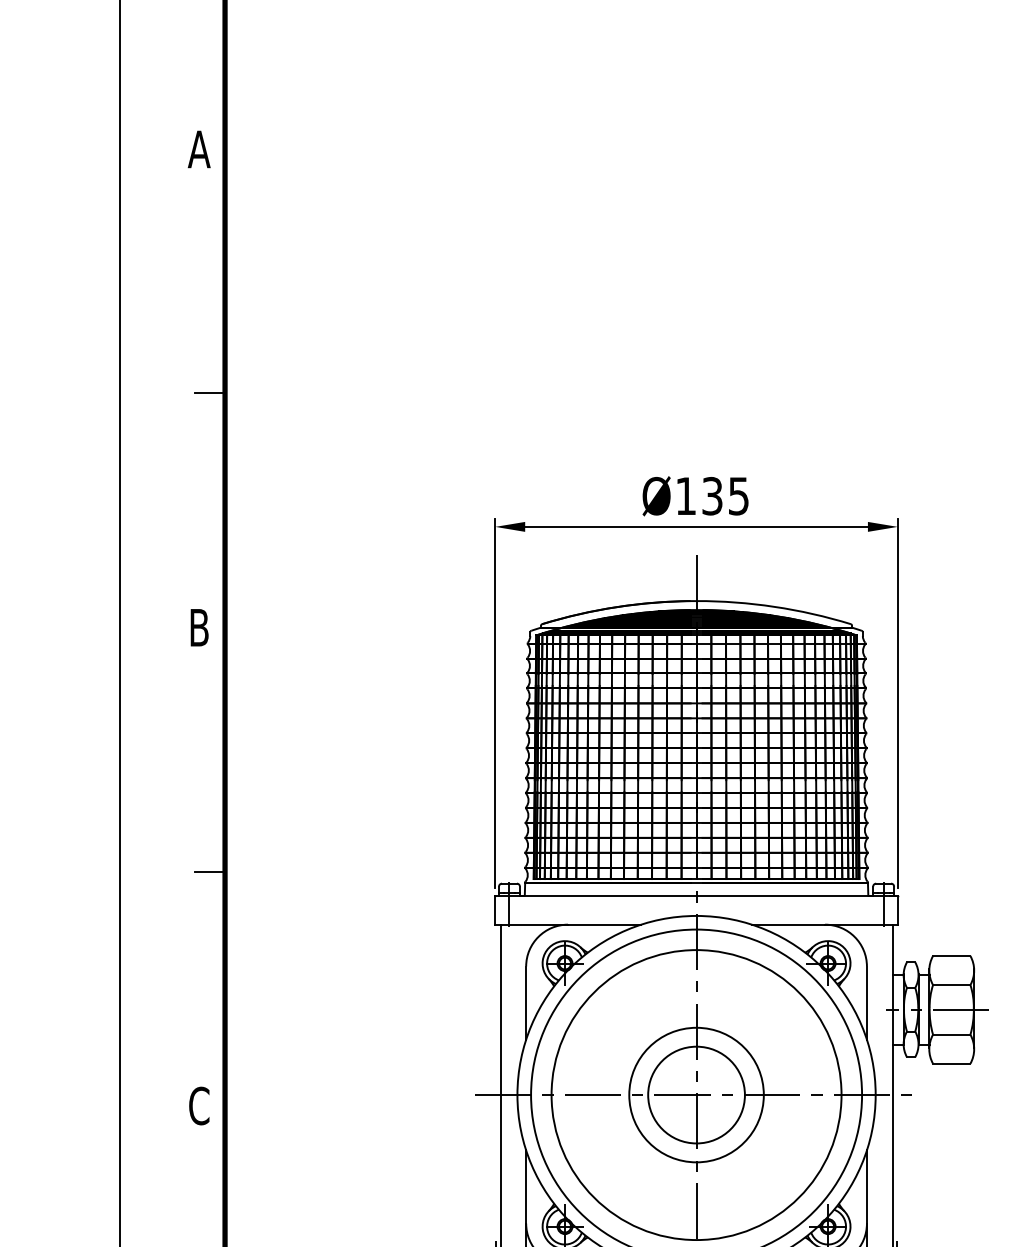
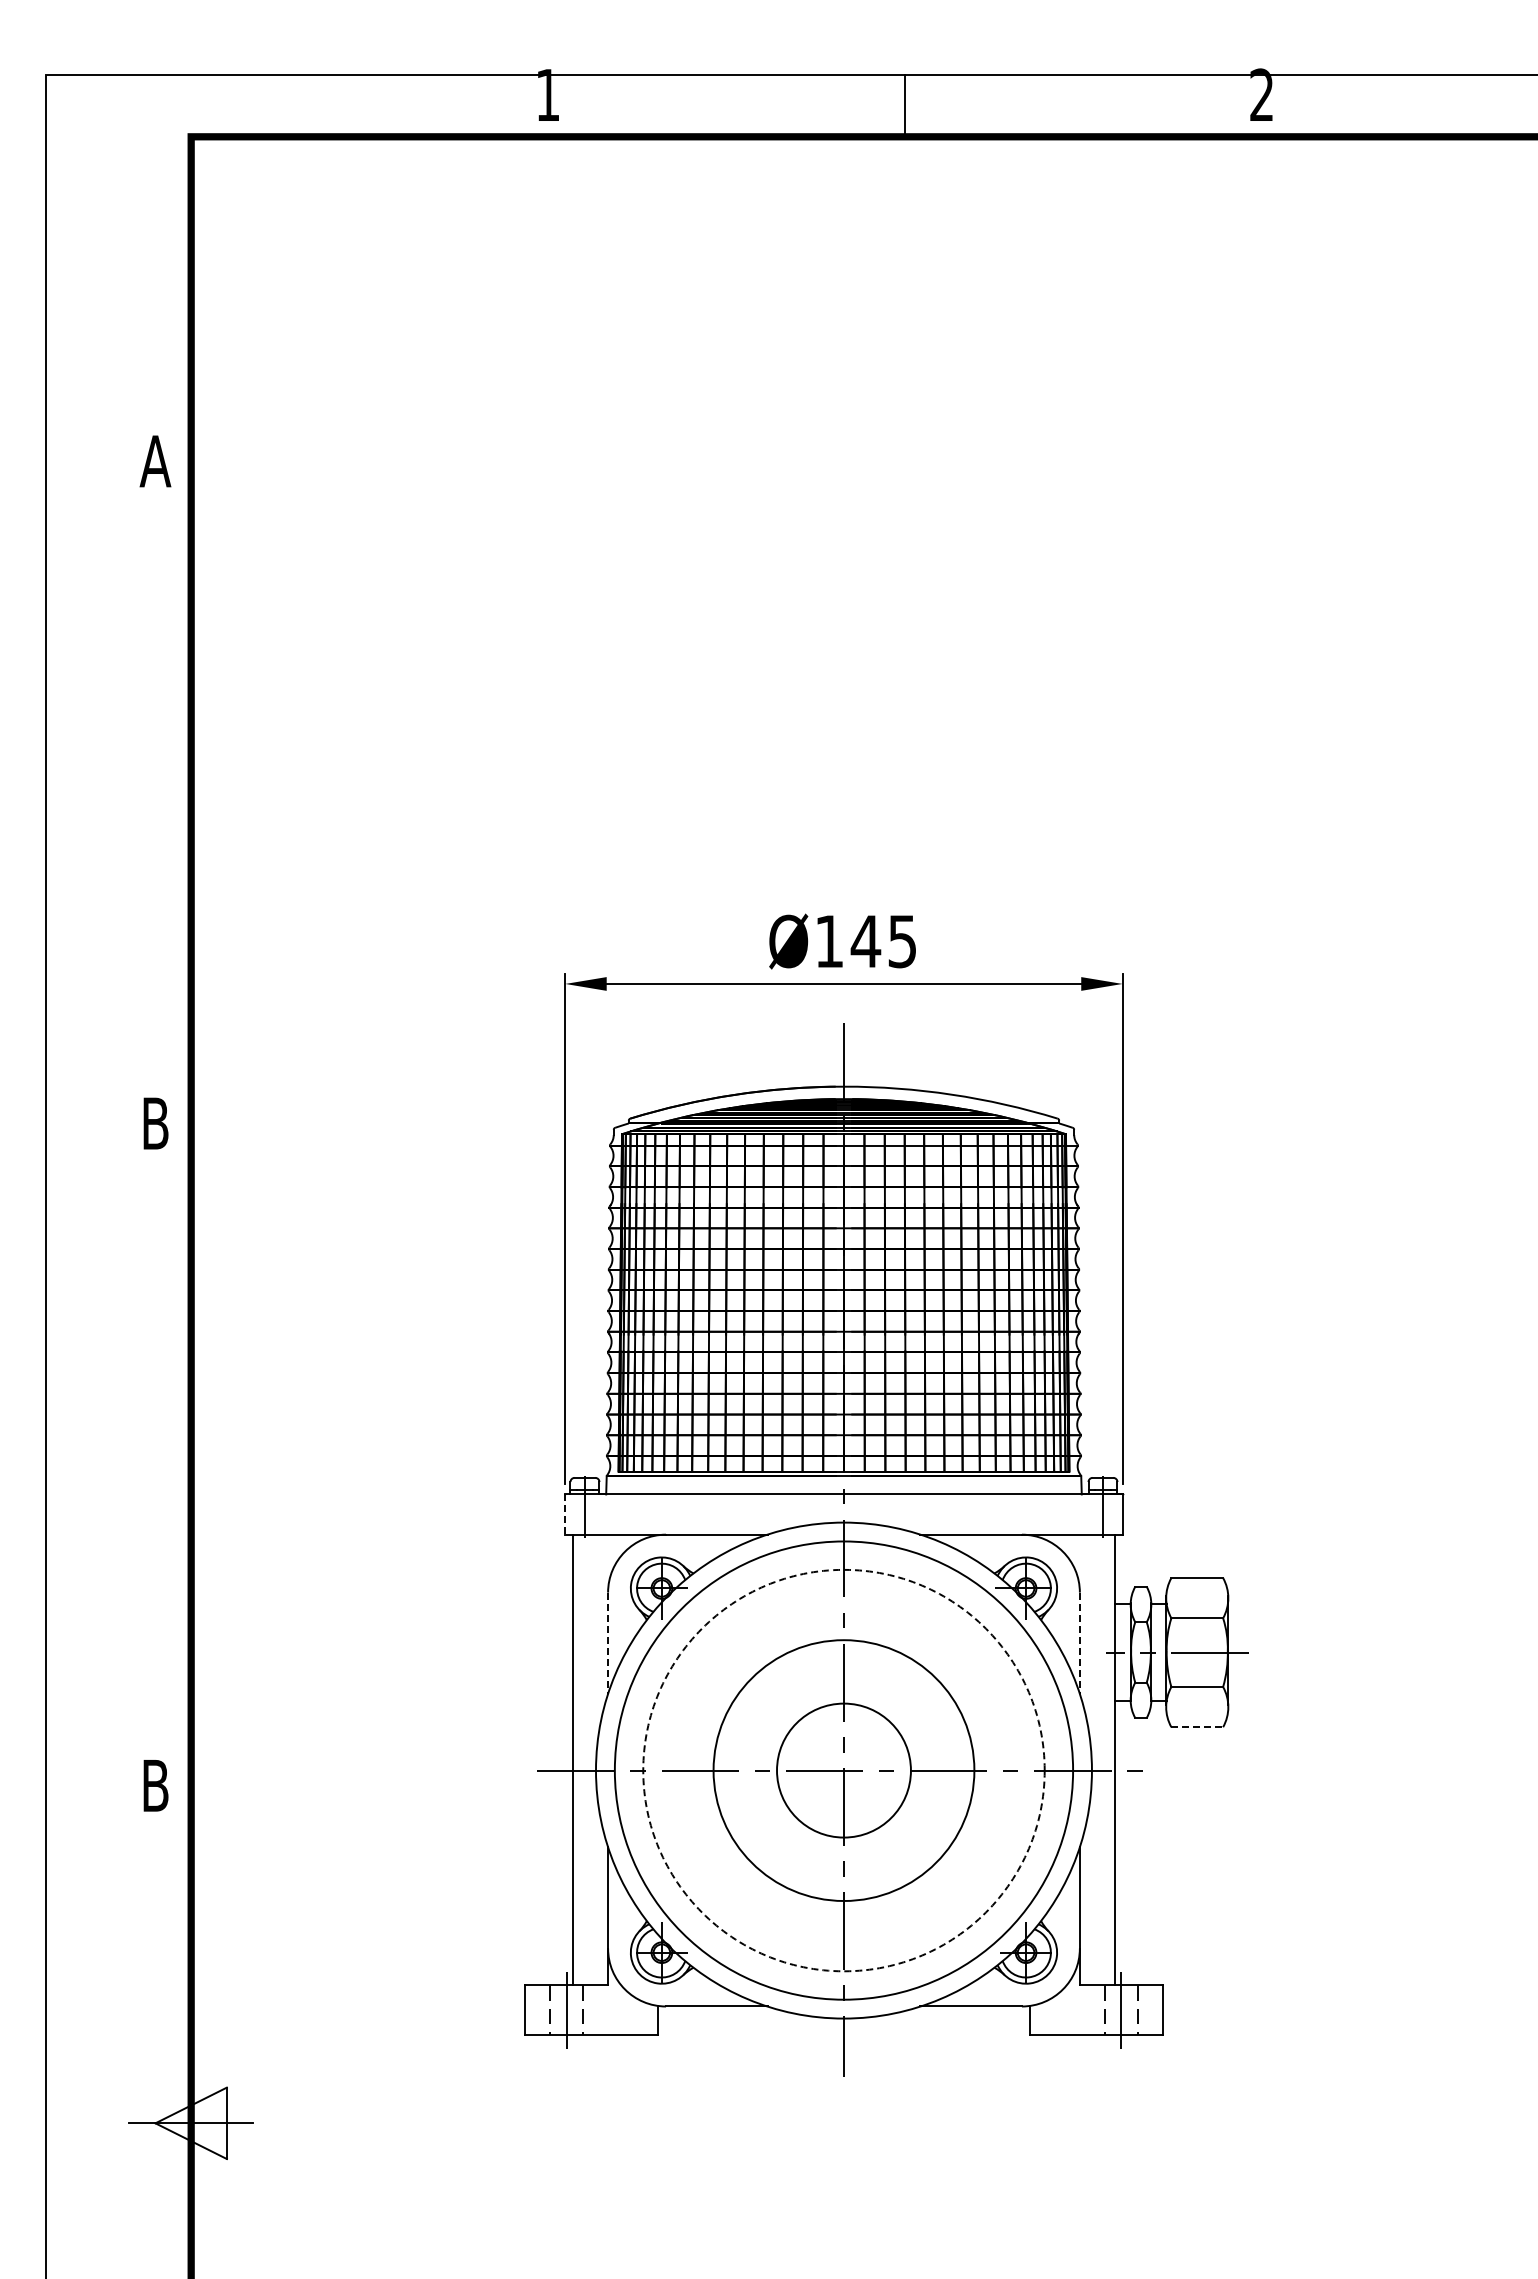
line: (210, 392) -> (170, 798), removed
text: (712, 496) -> (865, 941), Ø135 -> Ø145
line: (210, 871) -> (170, 1461), removed
line: (495, 910) -> (565, 1515), solid -> dashed
line: (526, 1003) -> (608, 1643), solid -> dashed
line: (866, 1003) -> (1079, 1643), solid -> dashed
line: (951, 1063) -> (1197, 1727), solid -> dashed
circle: (696, 1095) -> (843, 1770), size x1.4
circle: (696, 1095) -> (843, 1770), solid -> dashed
text: (199, 1105) -> (155, 1785), C -> B

